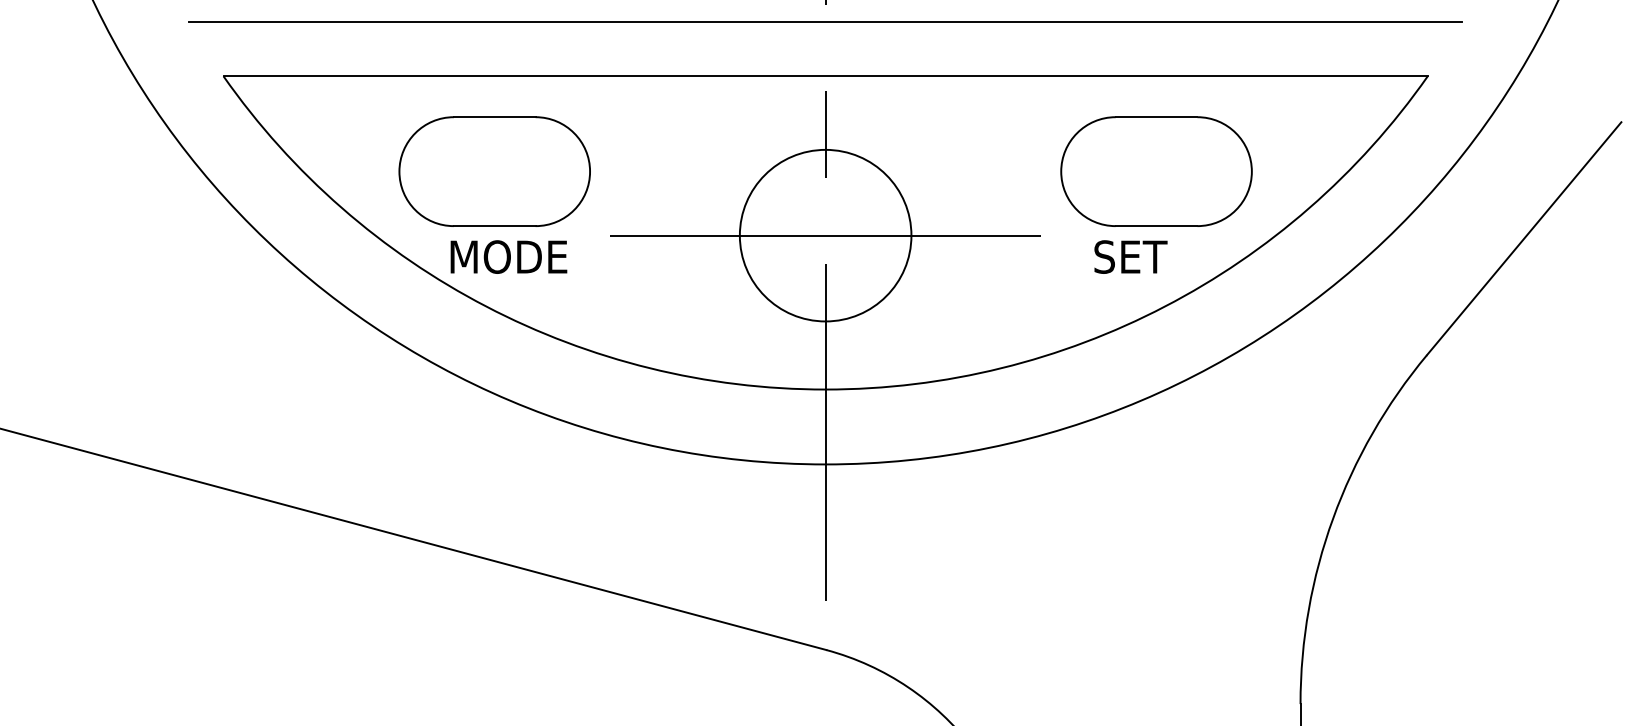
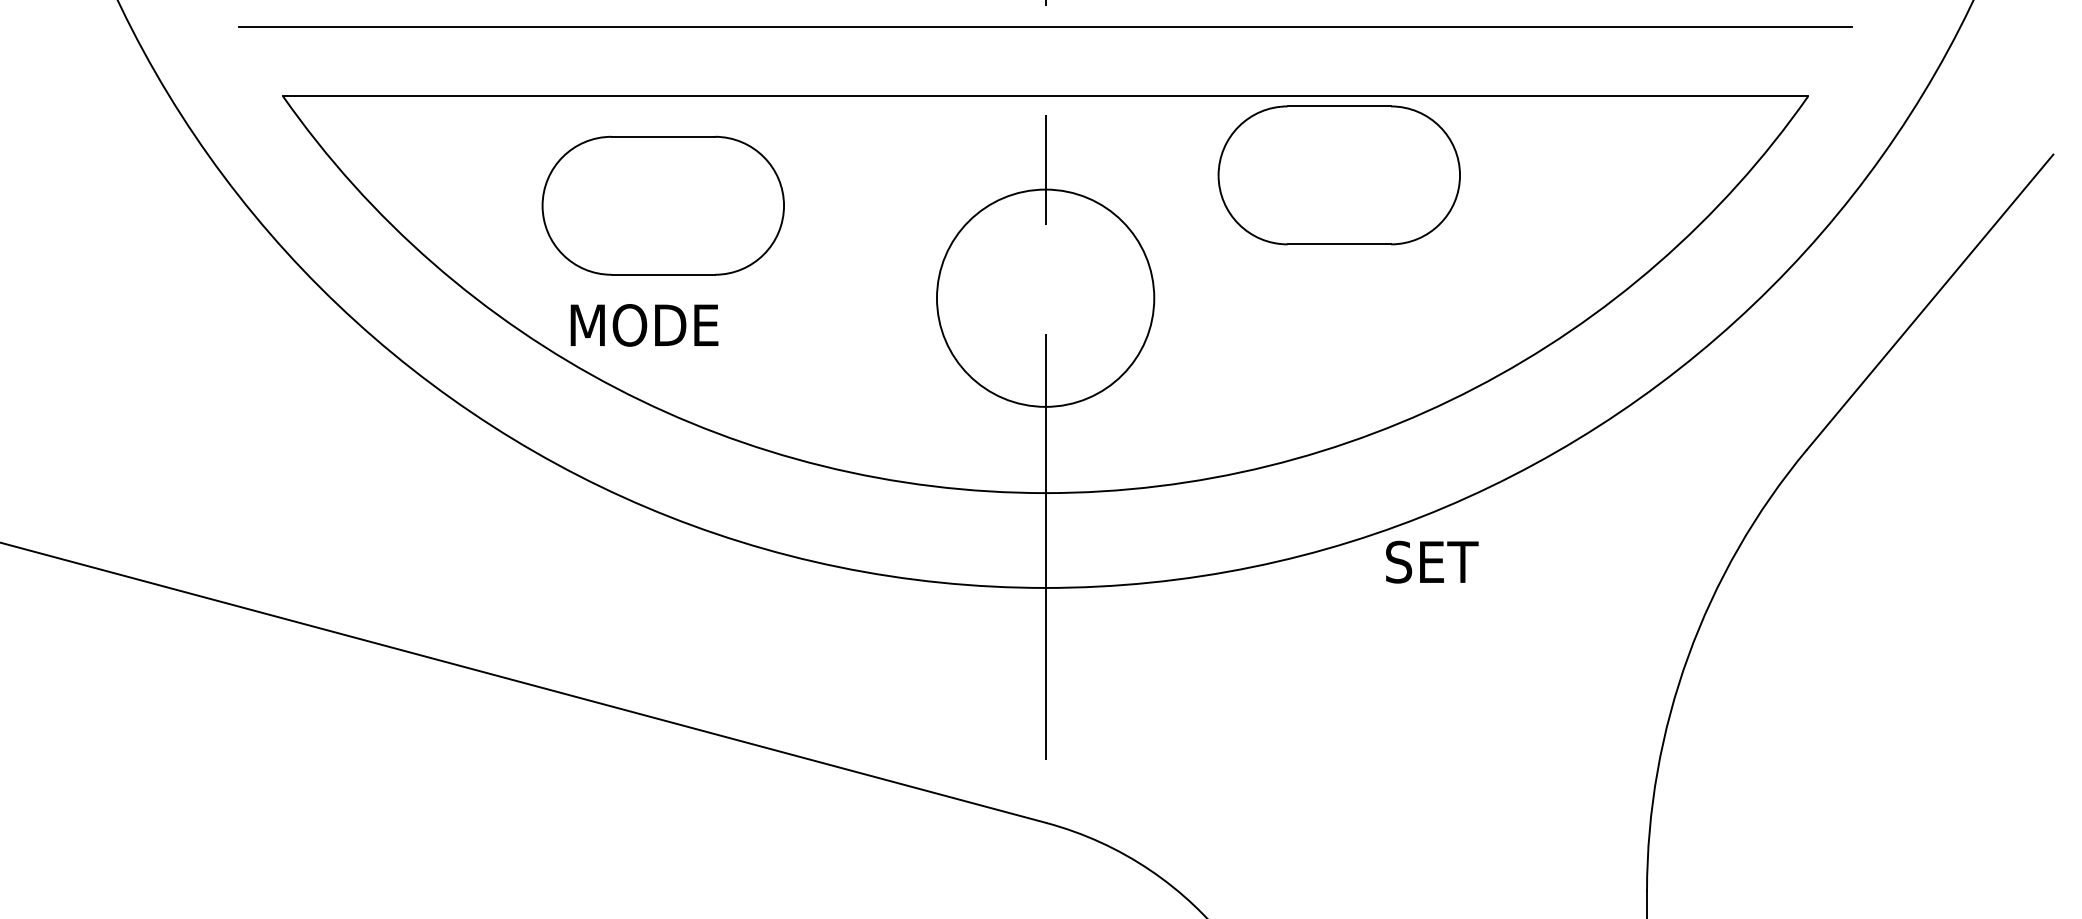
part: (494, 171) -> (662, 205), moved
part: (1156, 171) -> (1339, 175), moved
line: (825, 235) -> (1045, 298), removed
text: (1130, 256) -> (1431, 561), moved

